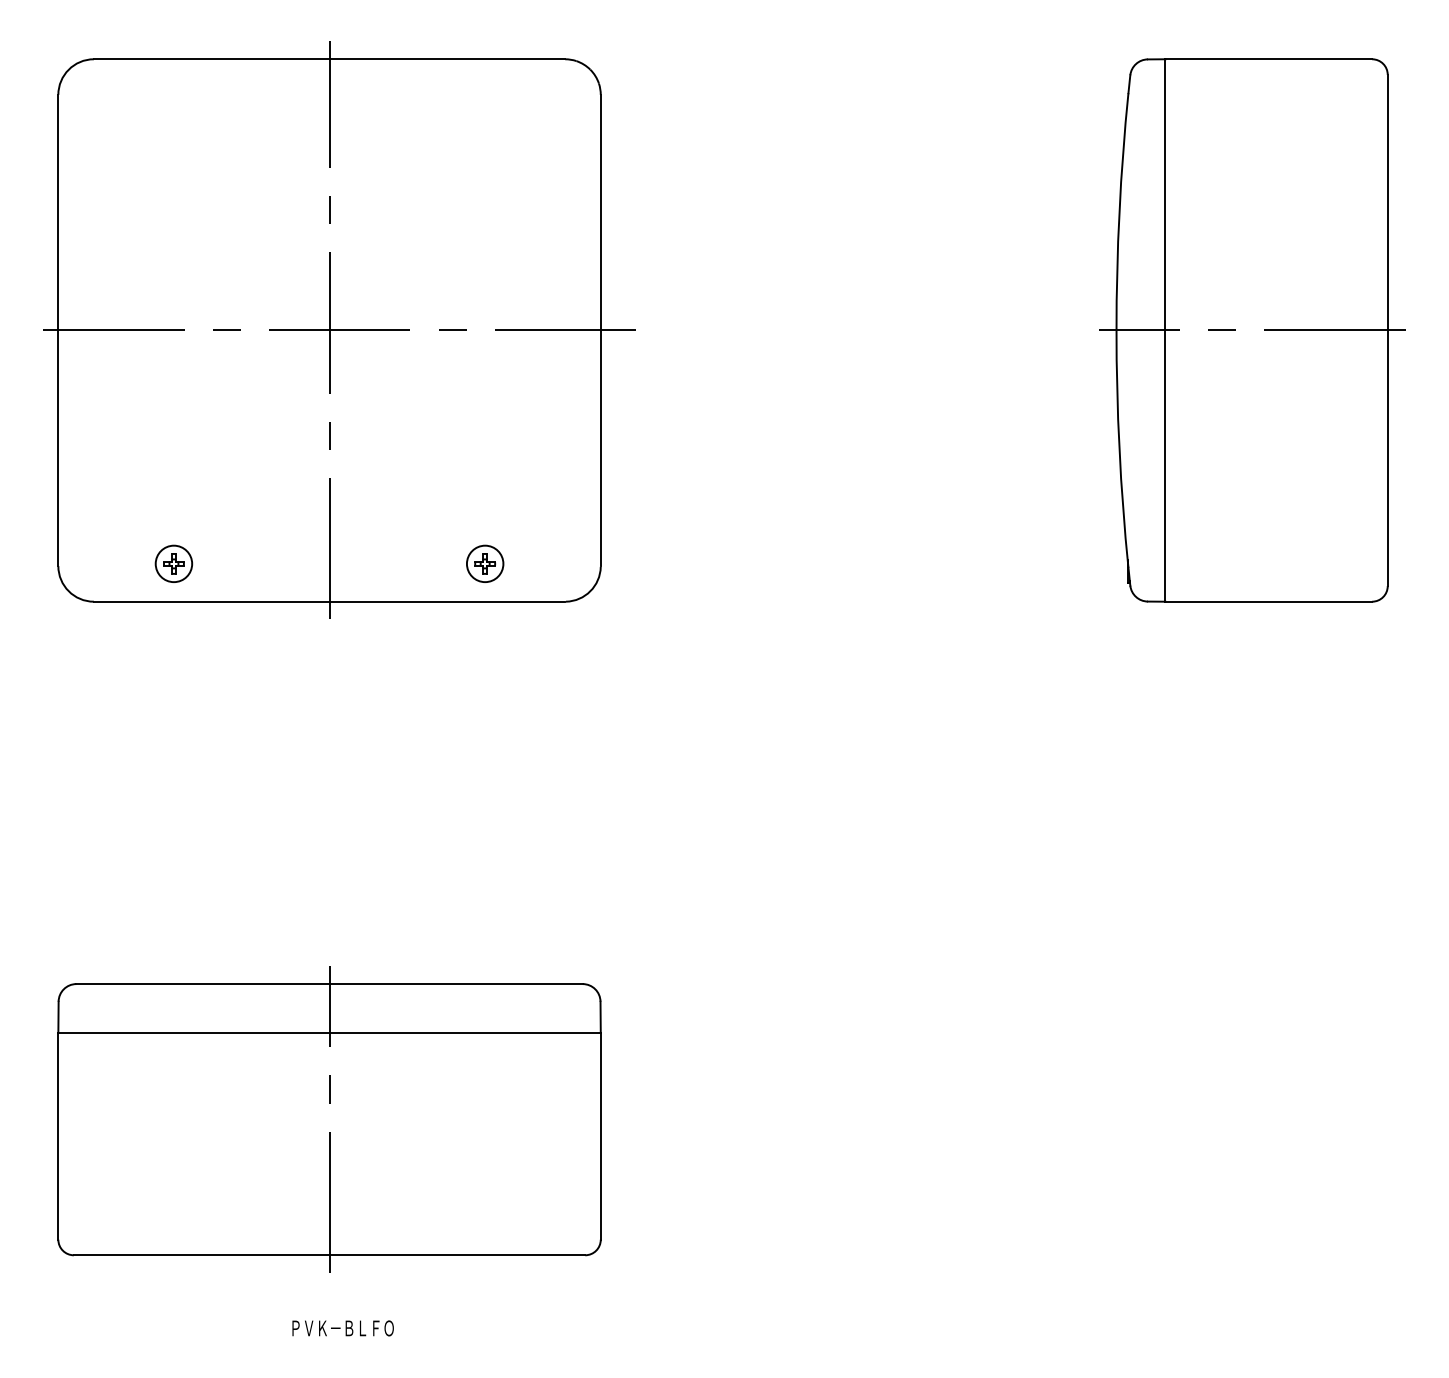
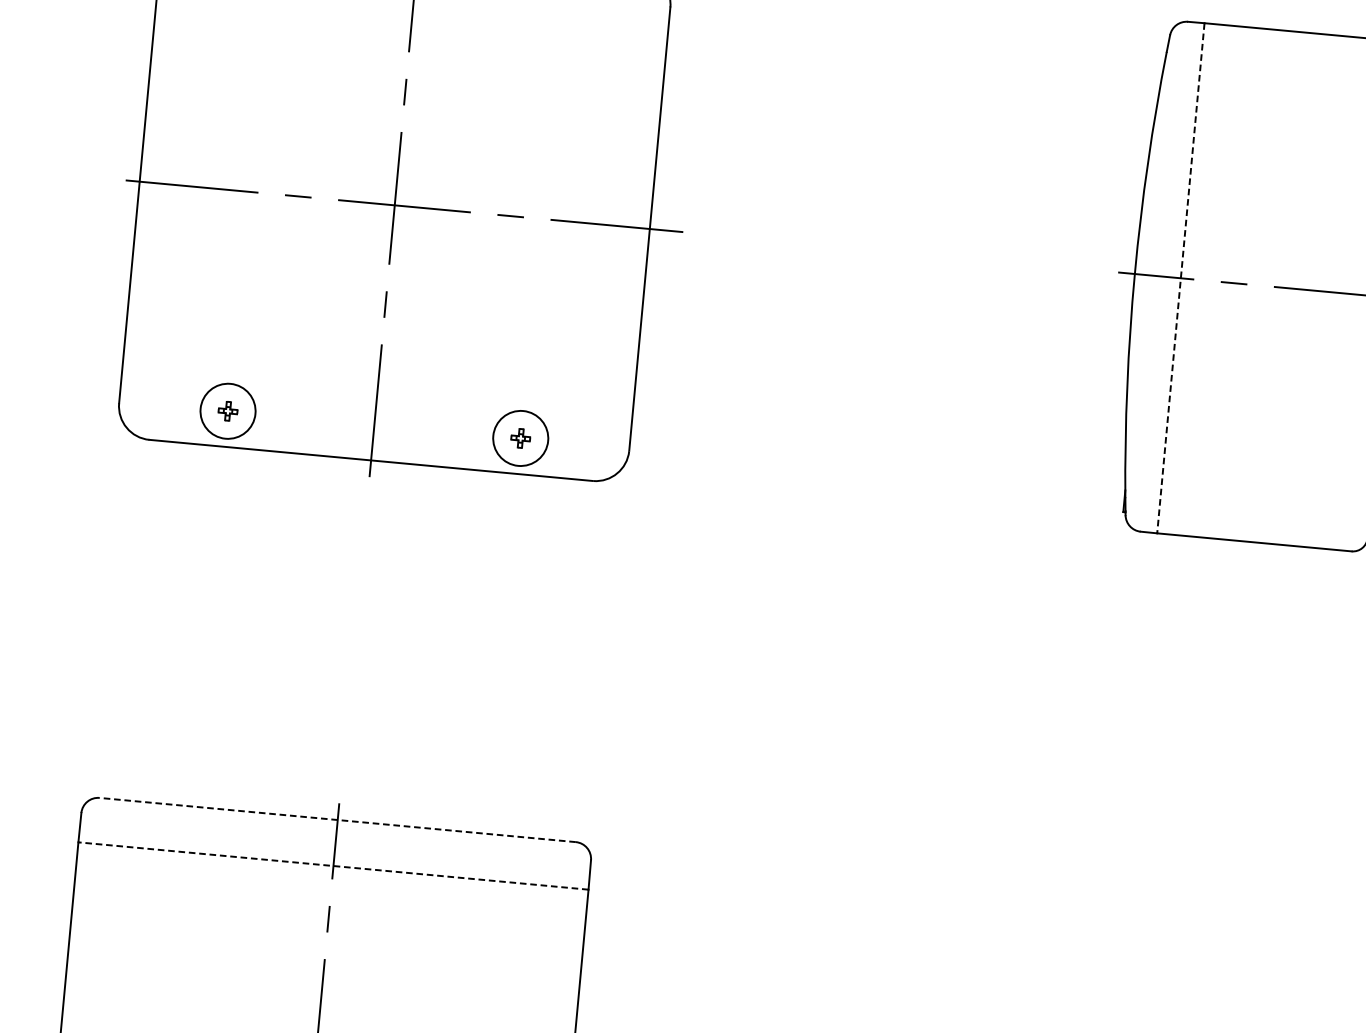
line: (1165, 331) -> (1180, 279), solid -> dashed
circle: (173, 563) -> (227, 410), size x1.6
circle: (484, 563) -> (520, 438), size x1.6
line: (329, 984) -> (337, 820), solid -> dashed
line: (329, 1032) -> (333, 865), solid -> dashed

